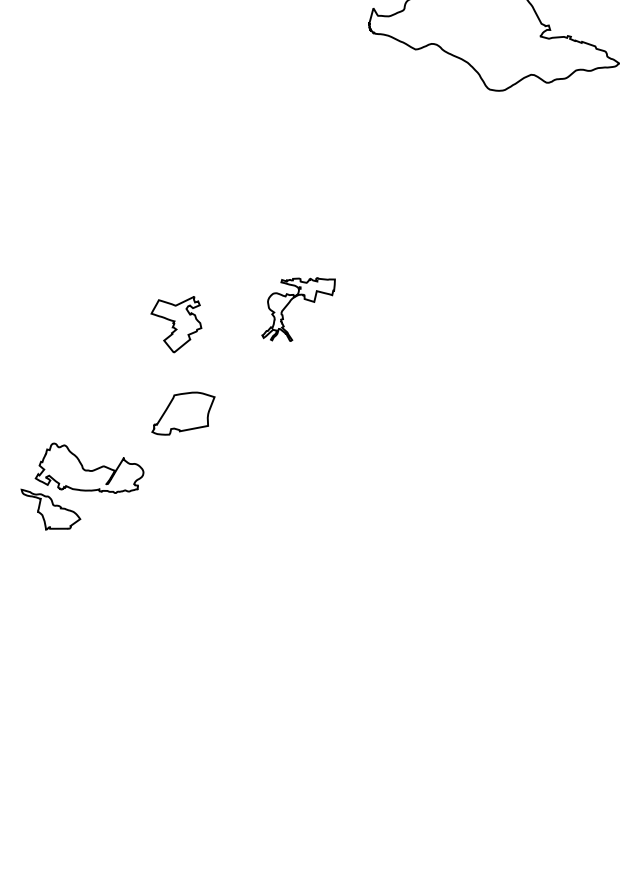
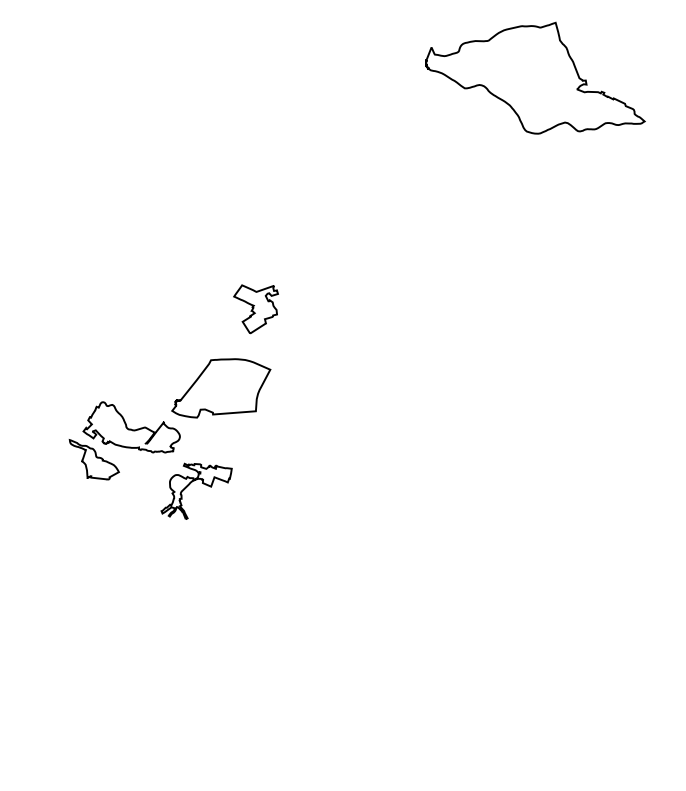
part: (291, 302) -> (190, 484), moved
part: (176, 325) -> (255, 309), moved
part: (183, 413) -> (221, 388), size x1.67

